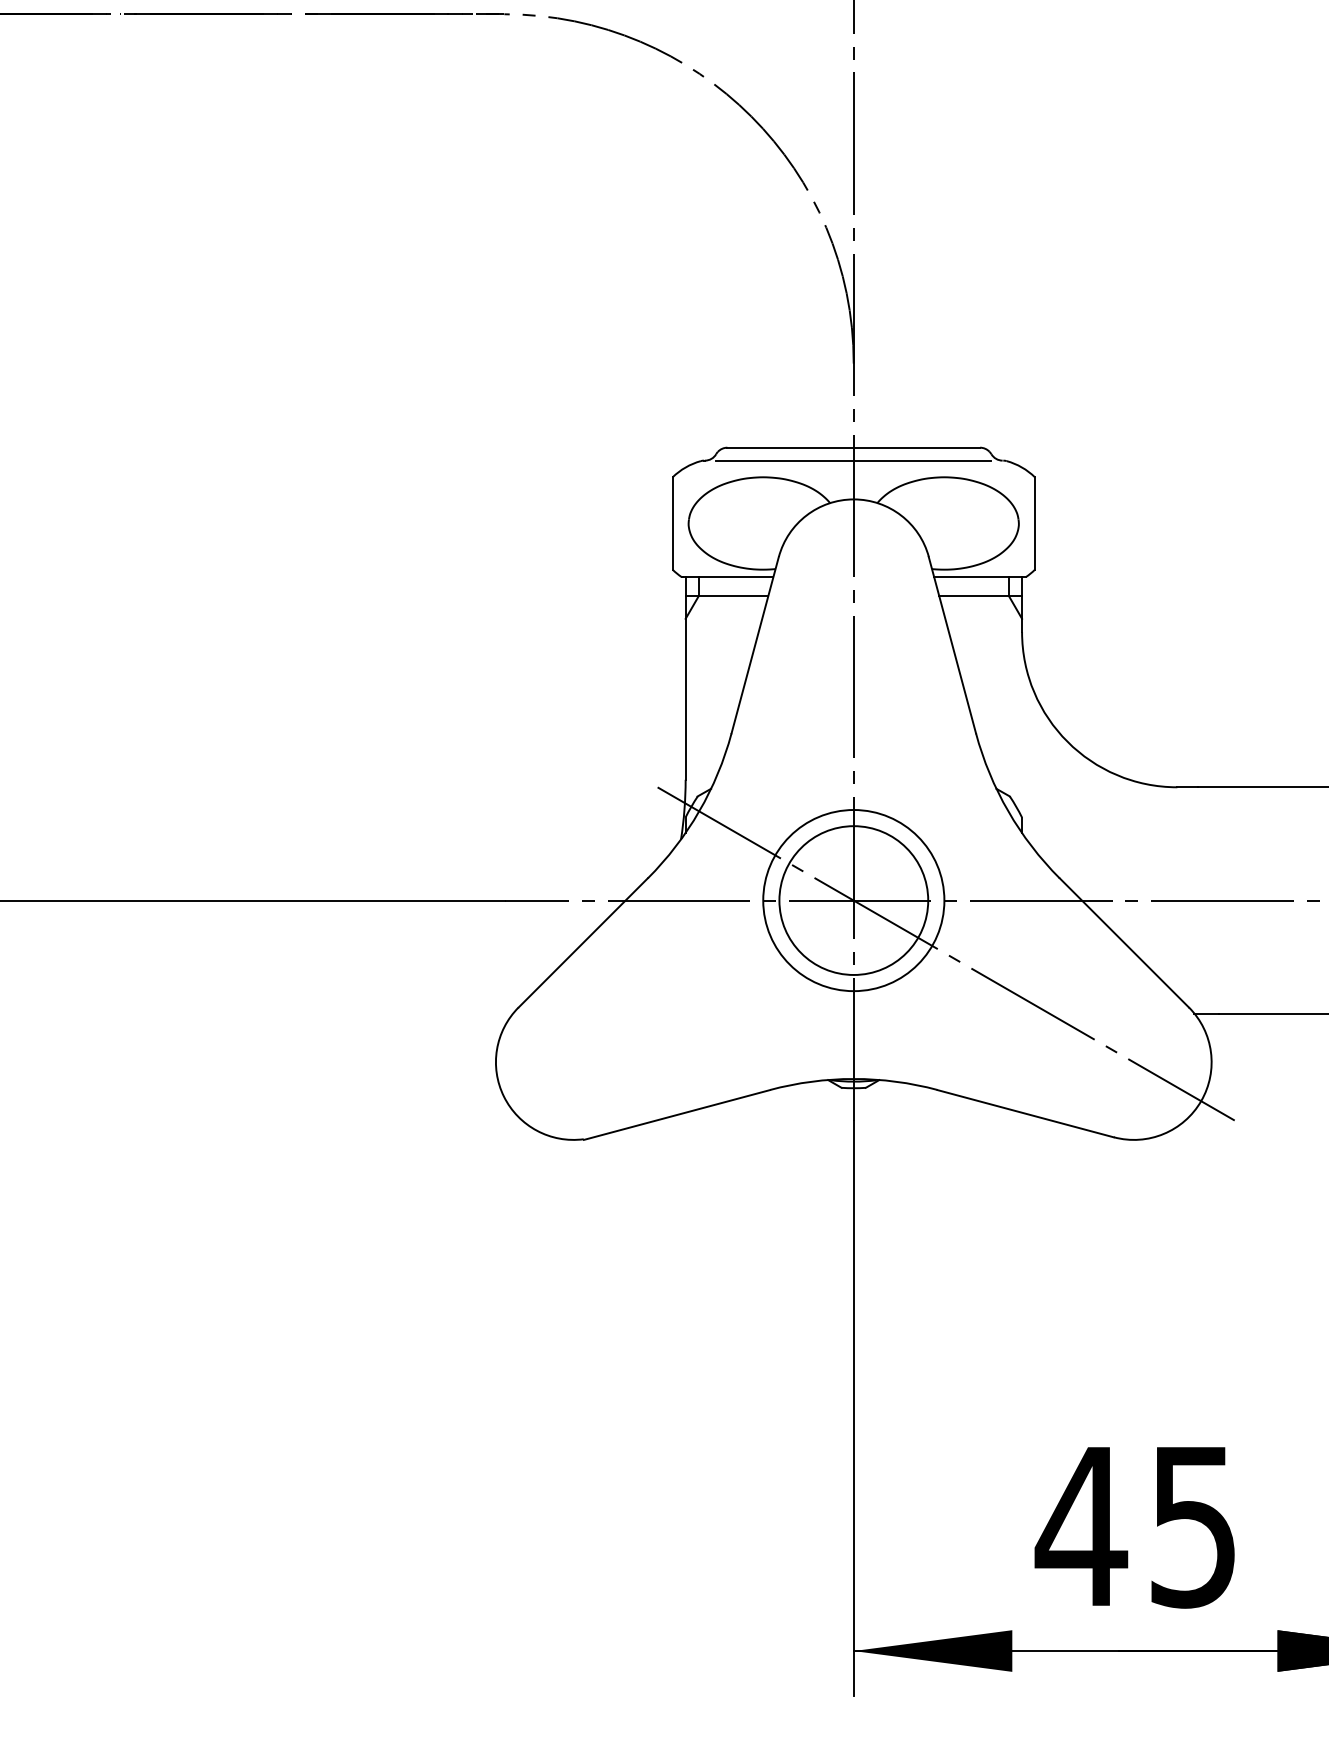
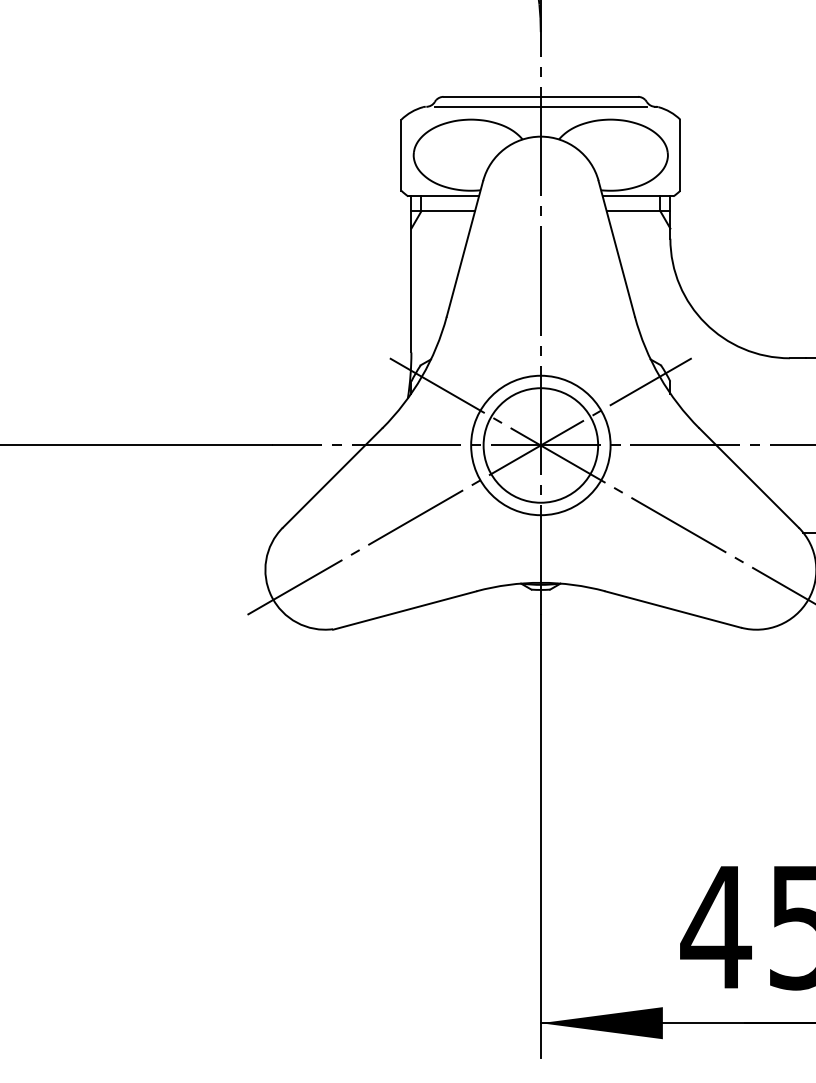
line: (760, 953) -> (469, 486), added

